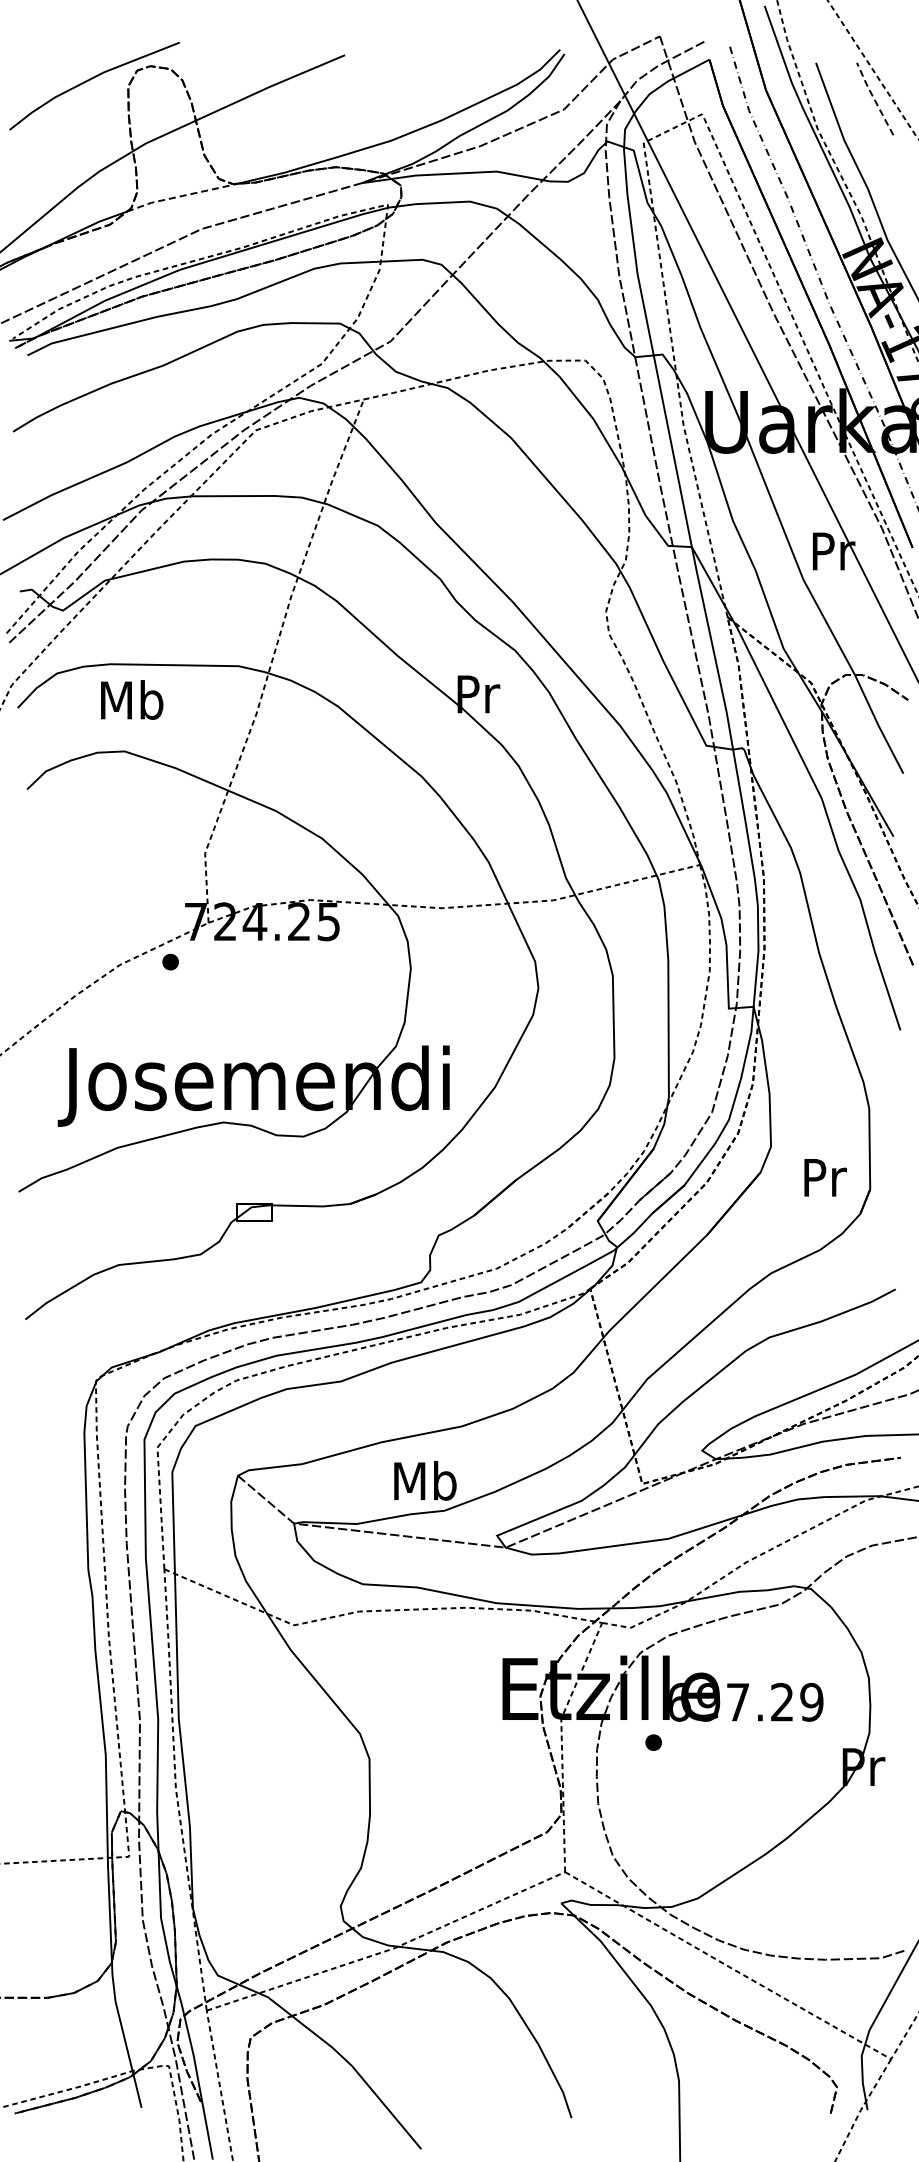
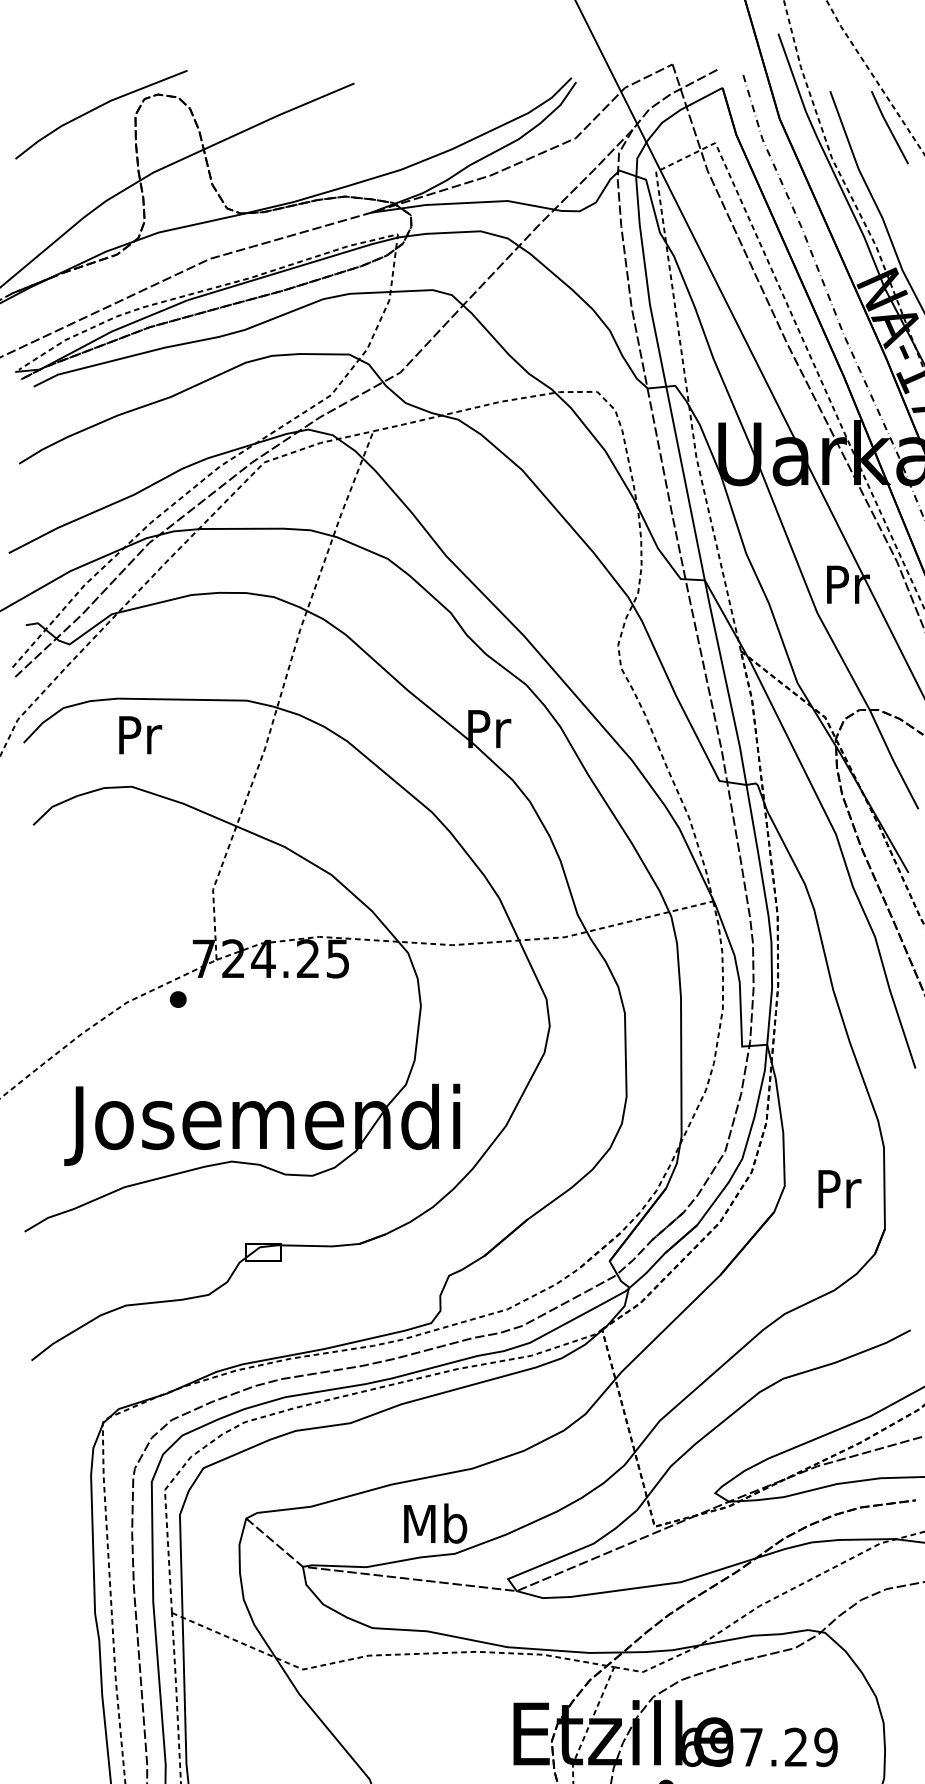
line: (874, 98) -> (889, 127), dashed -> solid
line: (182, 196) -> (190, 226), dashed -> solid
text: (132, 699) -> (139, 734), Mb -> Pr
text: (825, 1177) -> (839, 1188), moved

